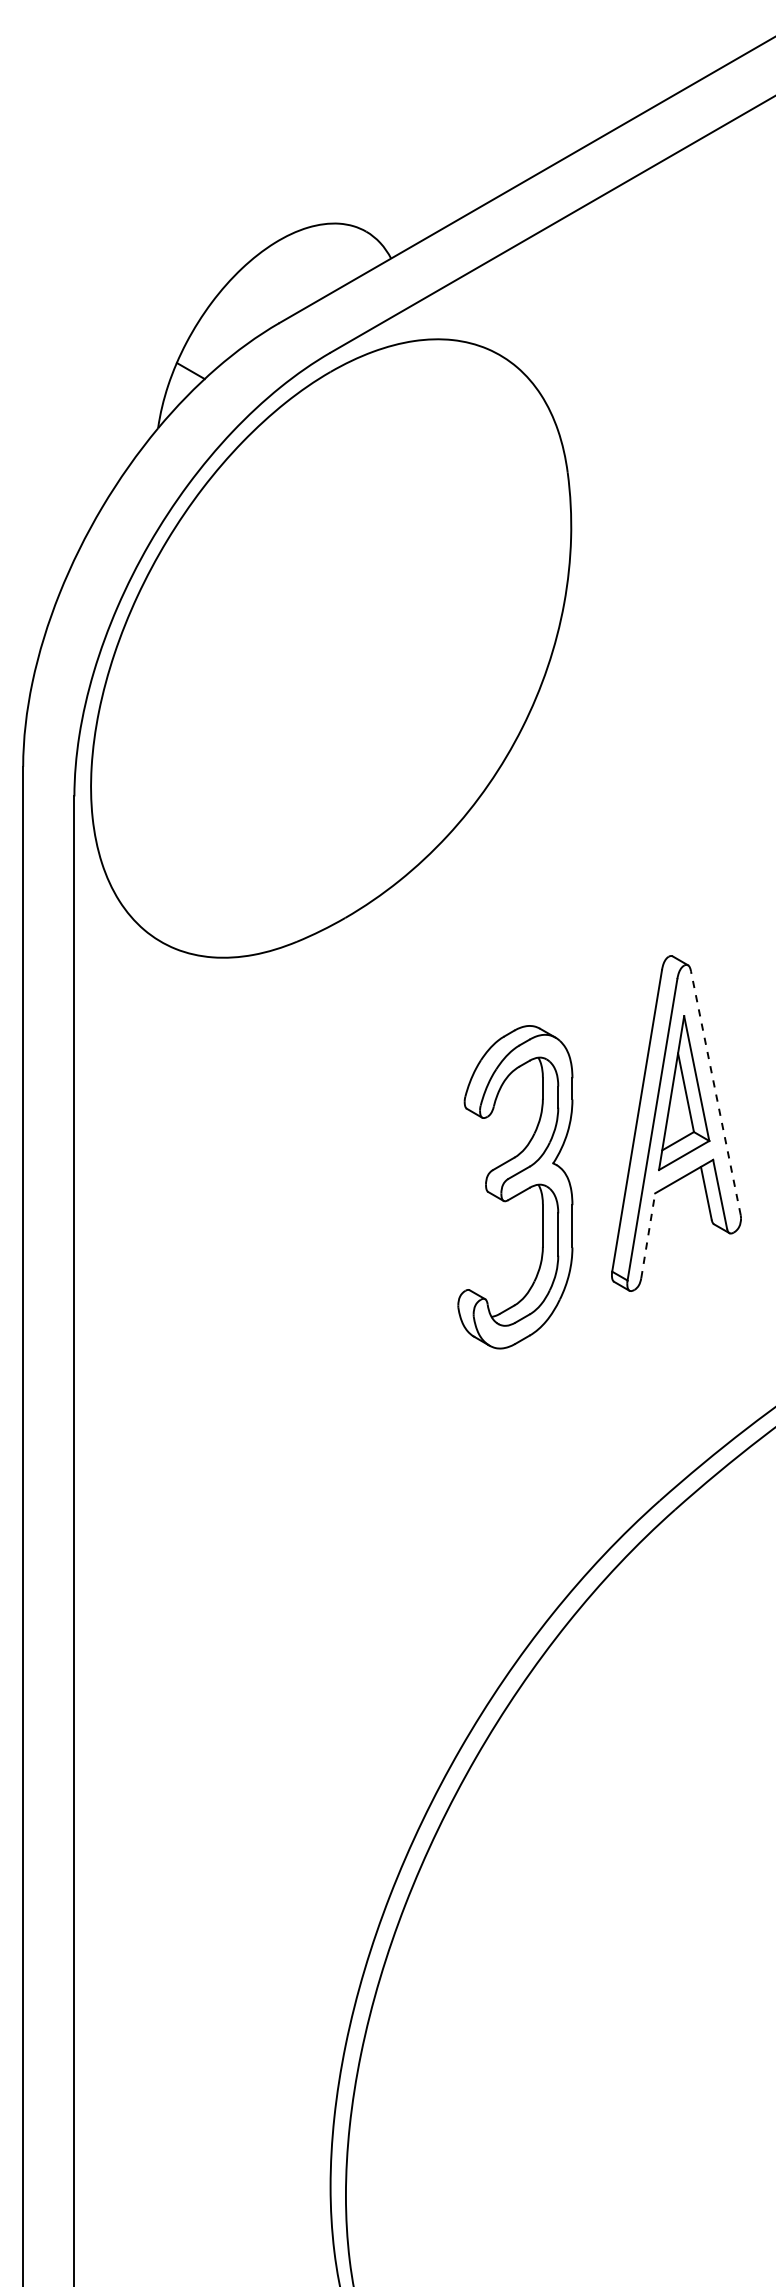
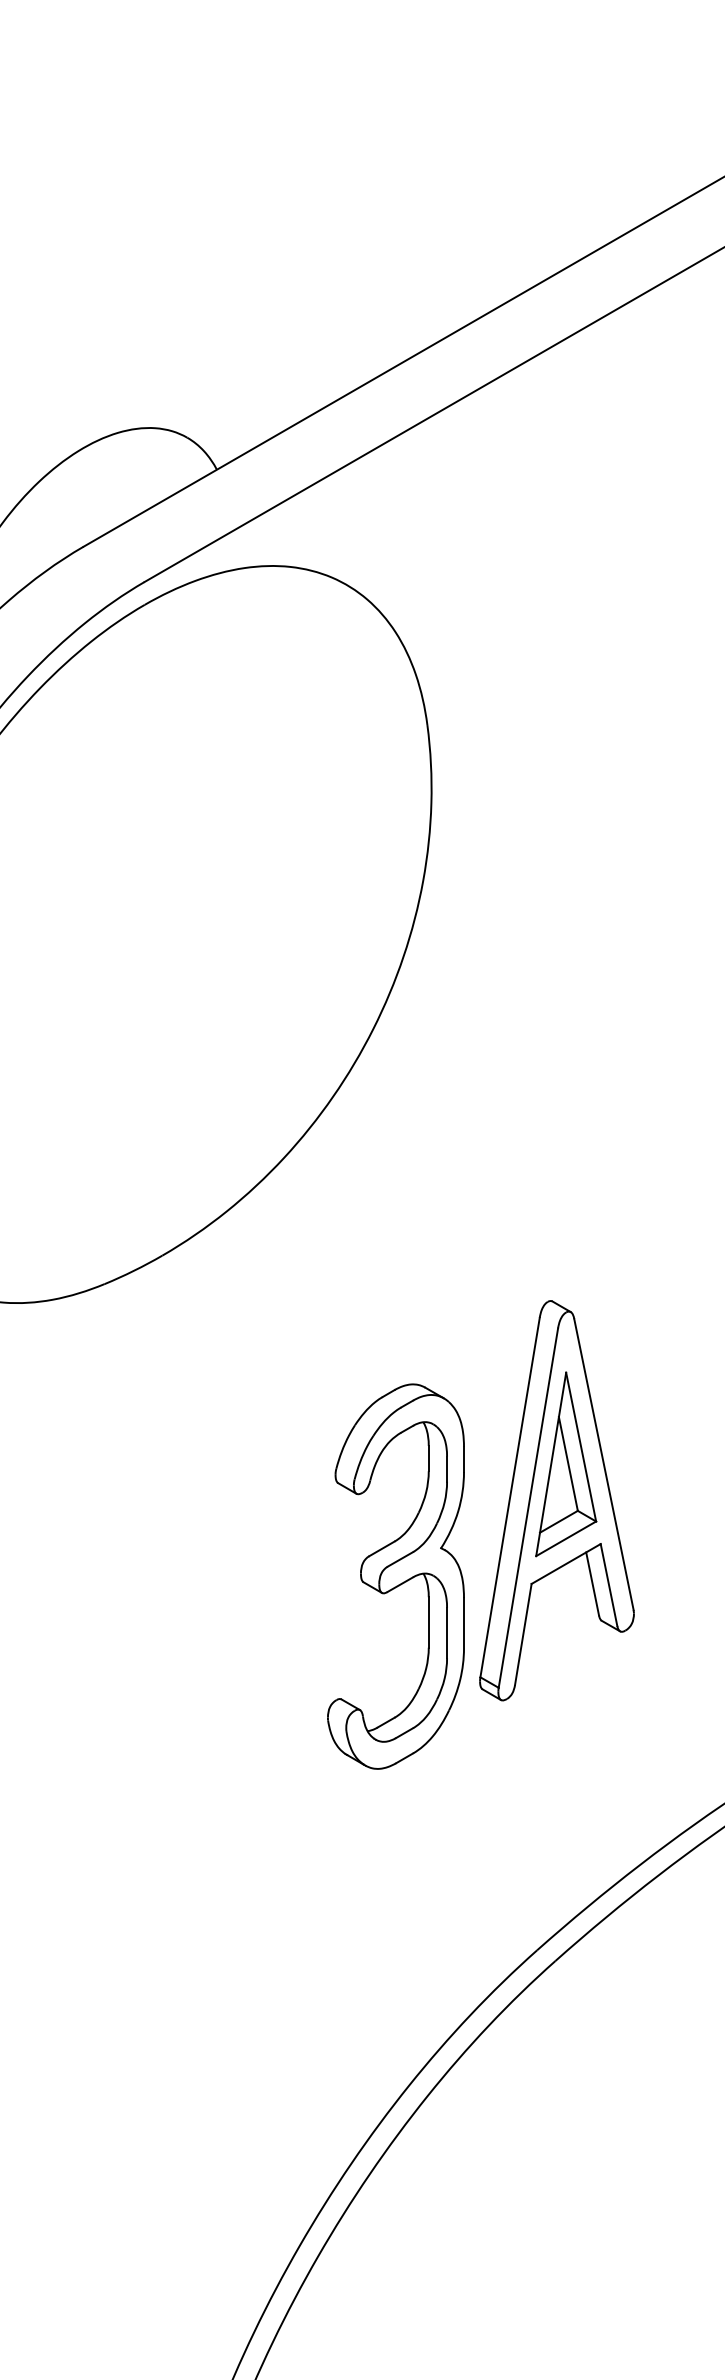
line: (715, 1093) -> (603, 1464), dashed -> solid
part: (515, 1187) -> (396, 1576), moved
line: (648, 1235) -> (523, 1634), dashed -> solid

